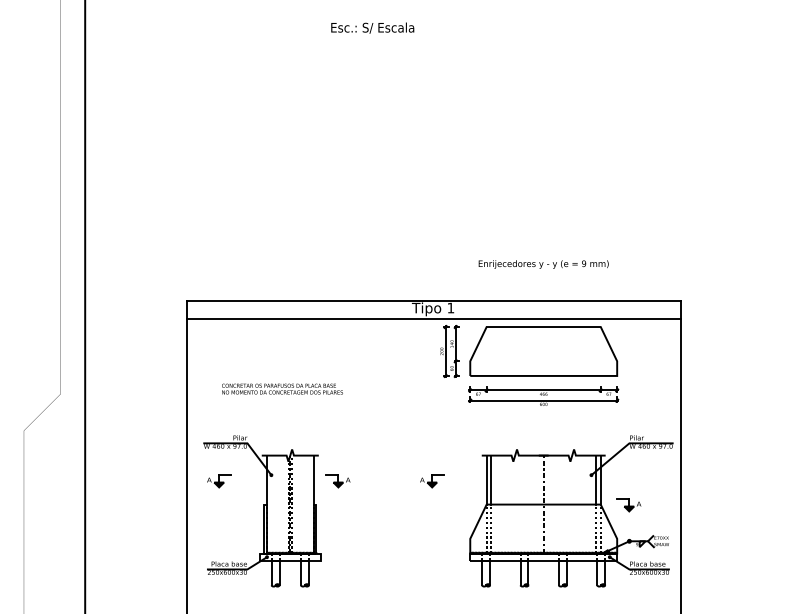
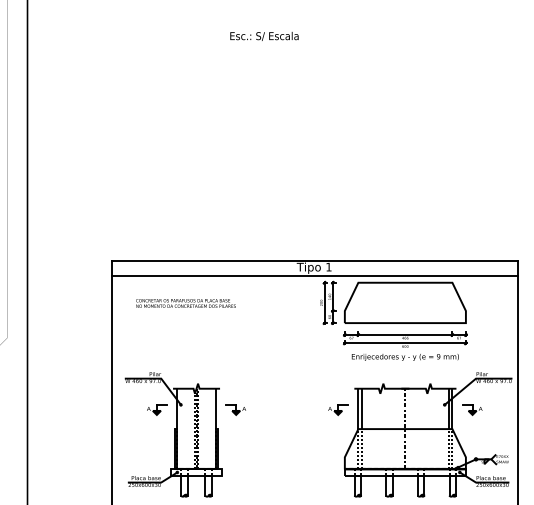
text: (543, 264) -> (405, 357), moved
text: (282, 388) -> (185, 302), moved
part: (219, 481) -> (157, 410), moved
part: (432, 481) -> (338, 410), moved
part: (628, 505) -> (471, 410), moved

